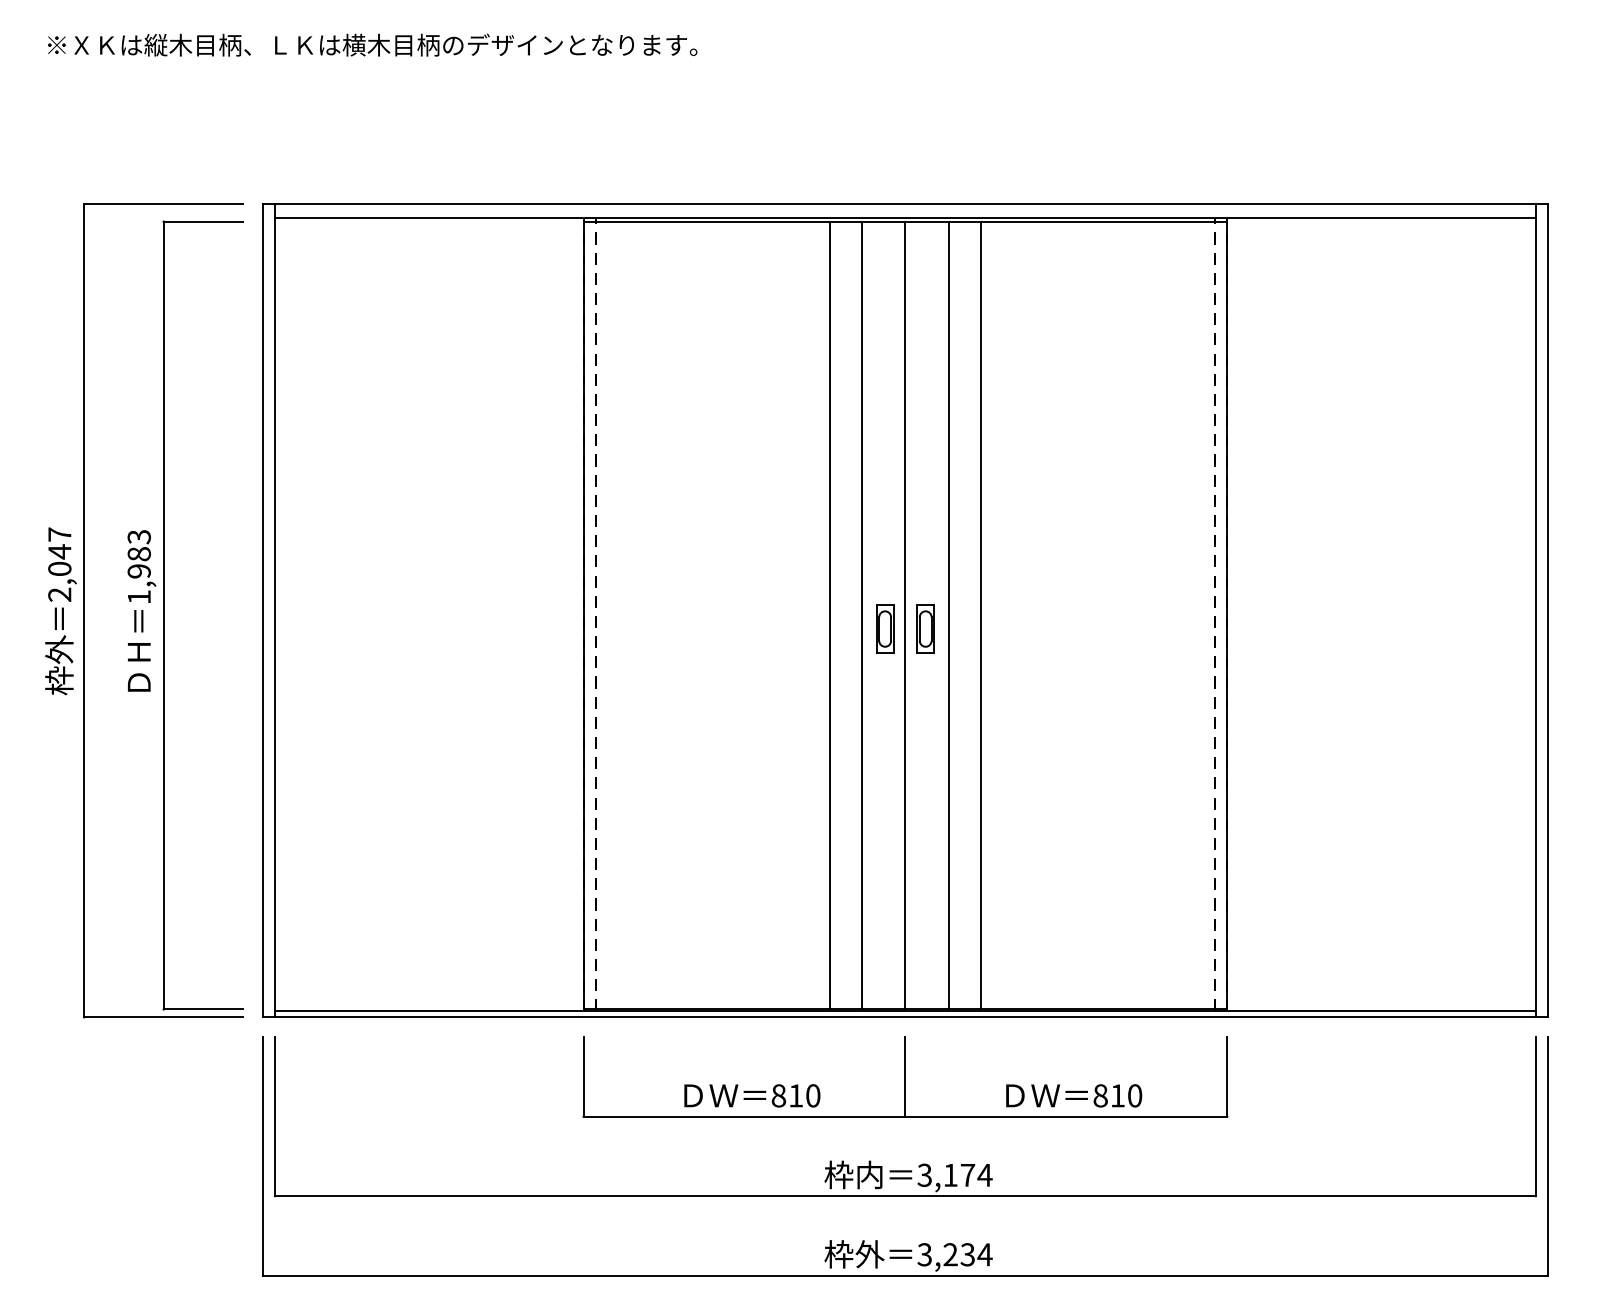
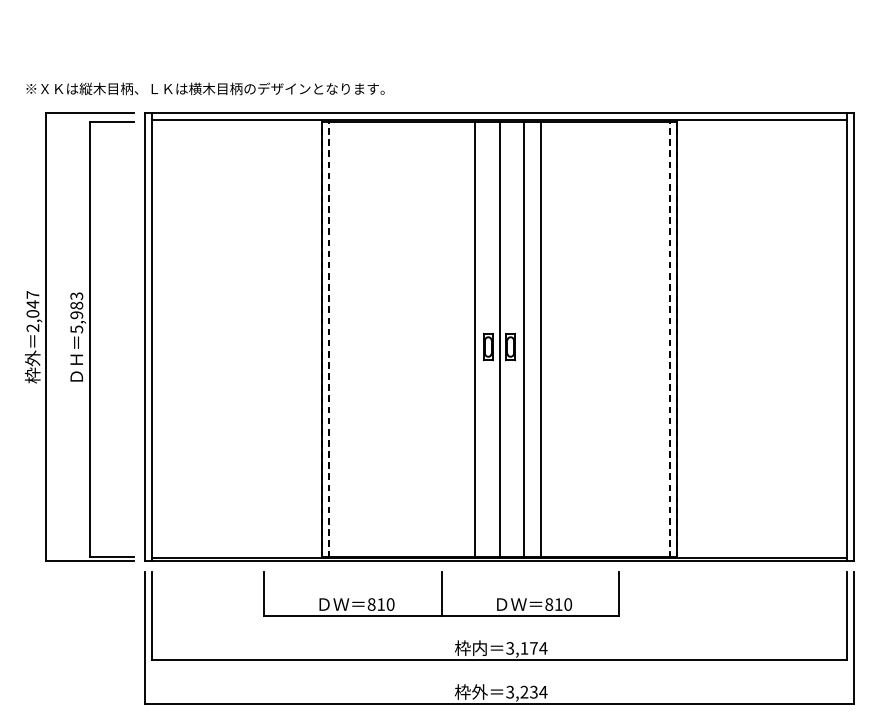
text: (372, 44) -> (205, 88), moved
text: (138, 597) -> (76, 329), 1,983 -> 5,983
line: (829, 615) -> (457, 339), removed
part: (905, 1075) -> (441, 593), moved

